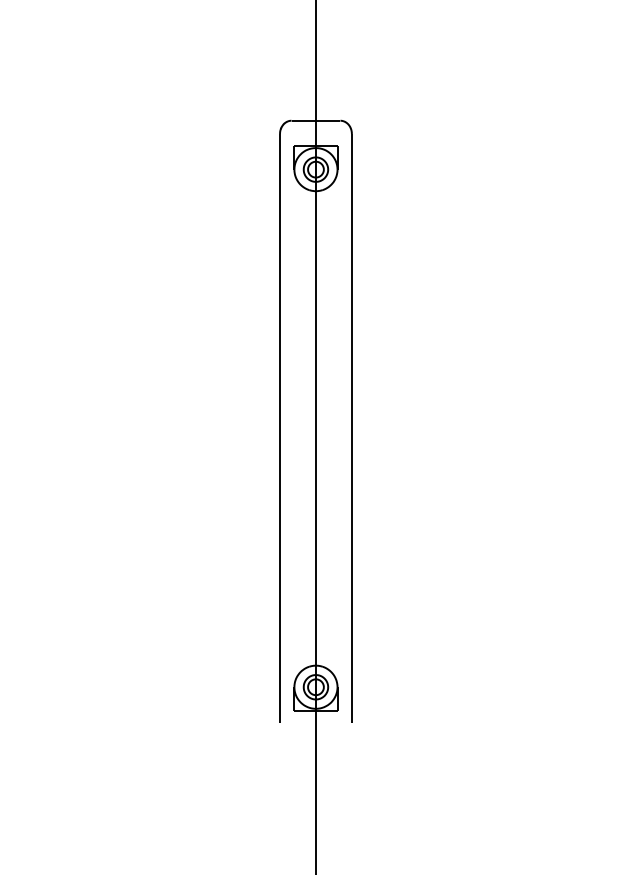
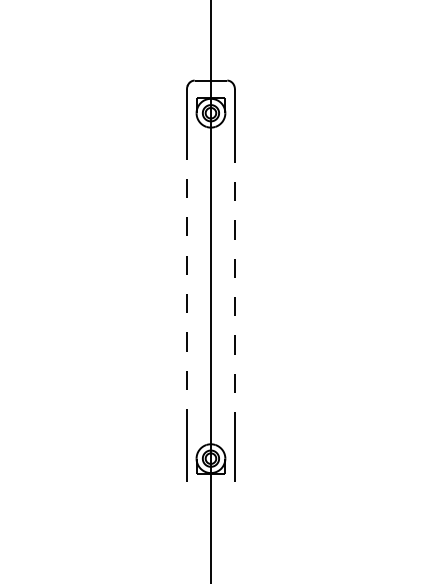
line: (280, 427) -> (187, 285), solid -> dashed
line: (351, 429) -> (234, 286), solid -> dashed

